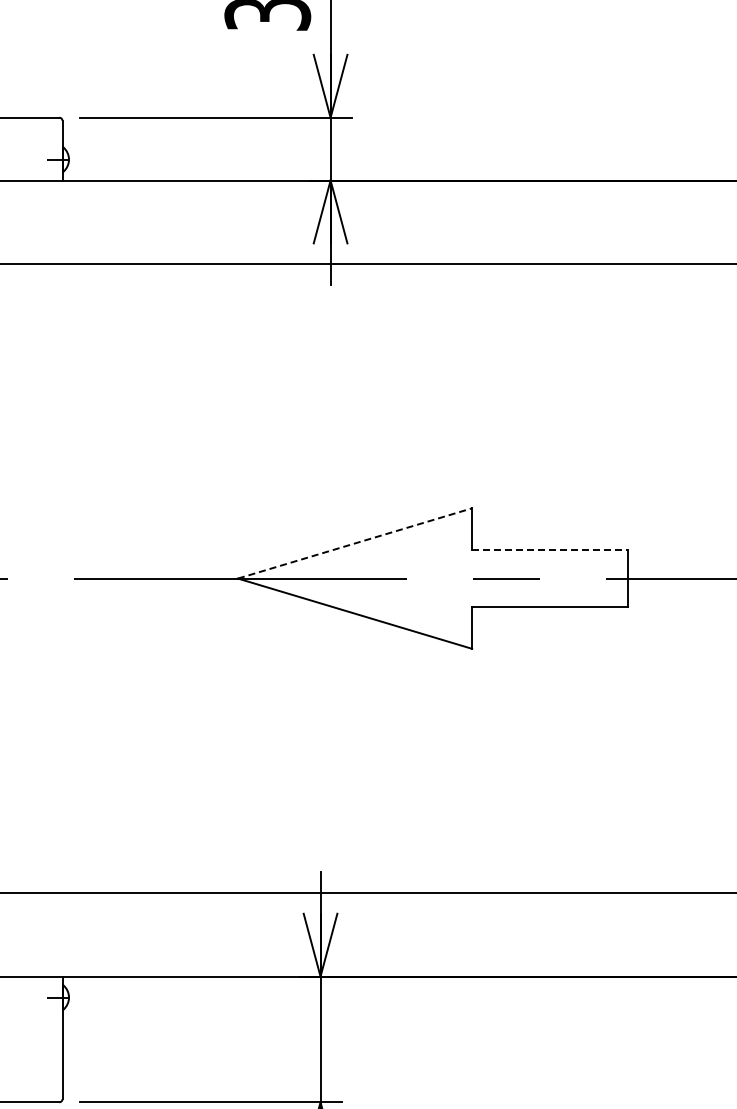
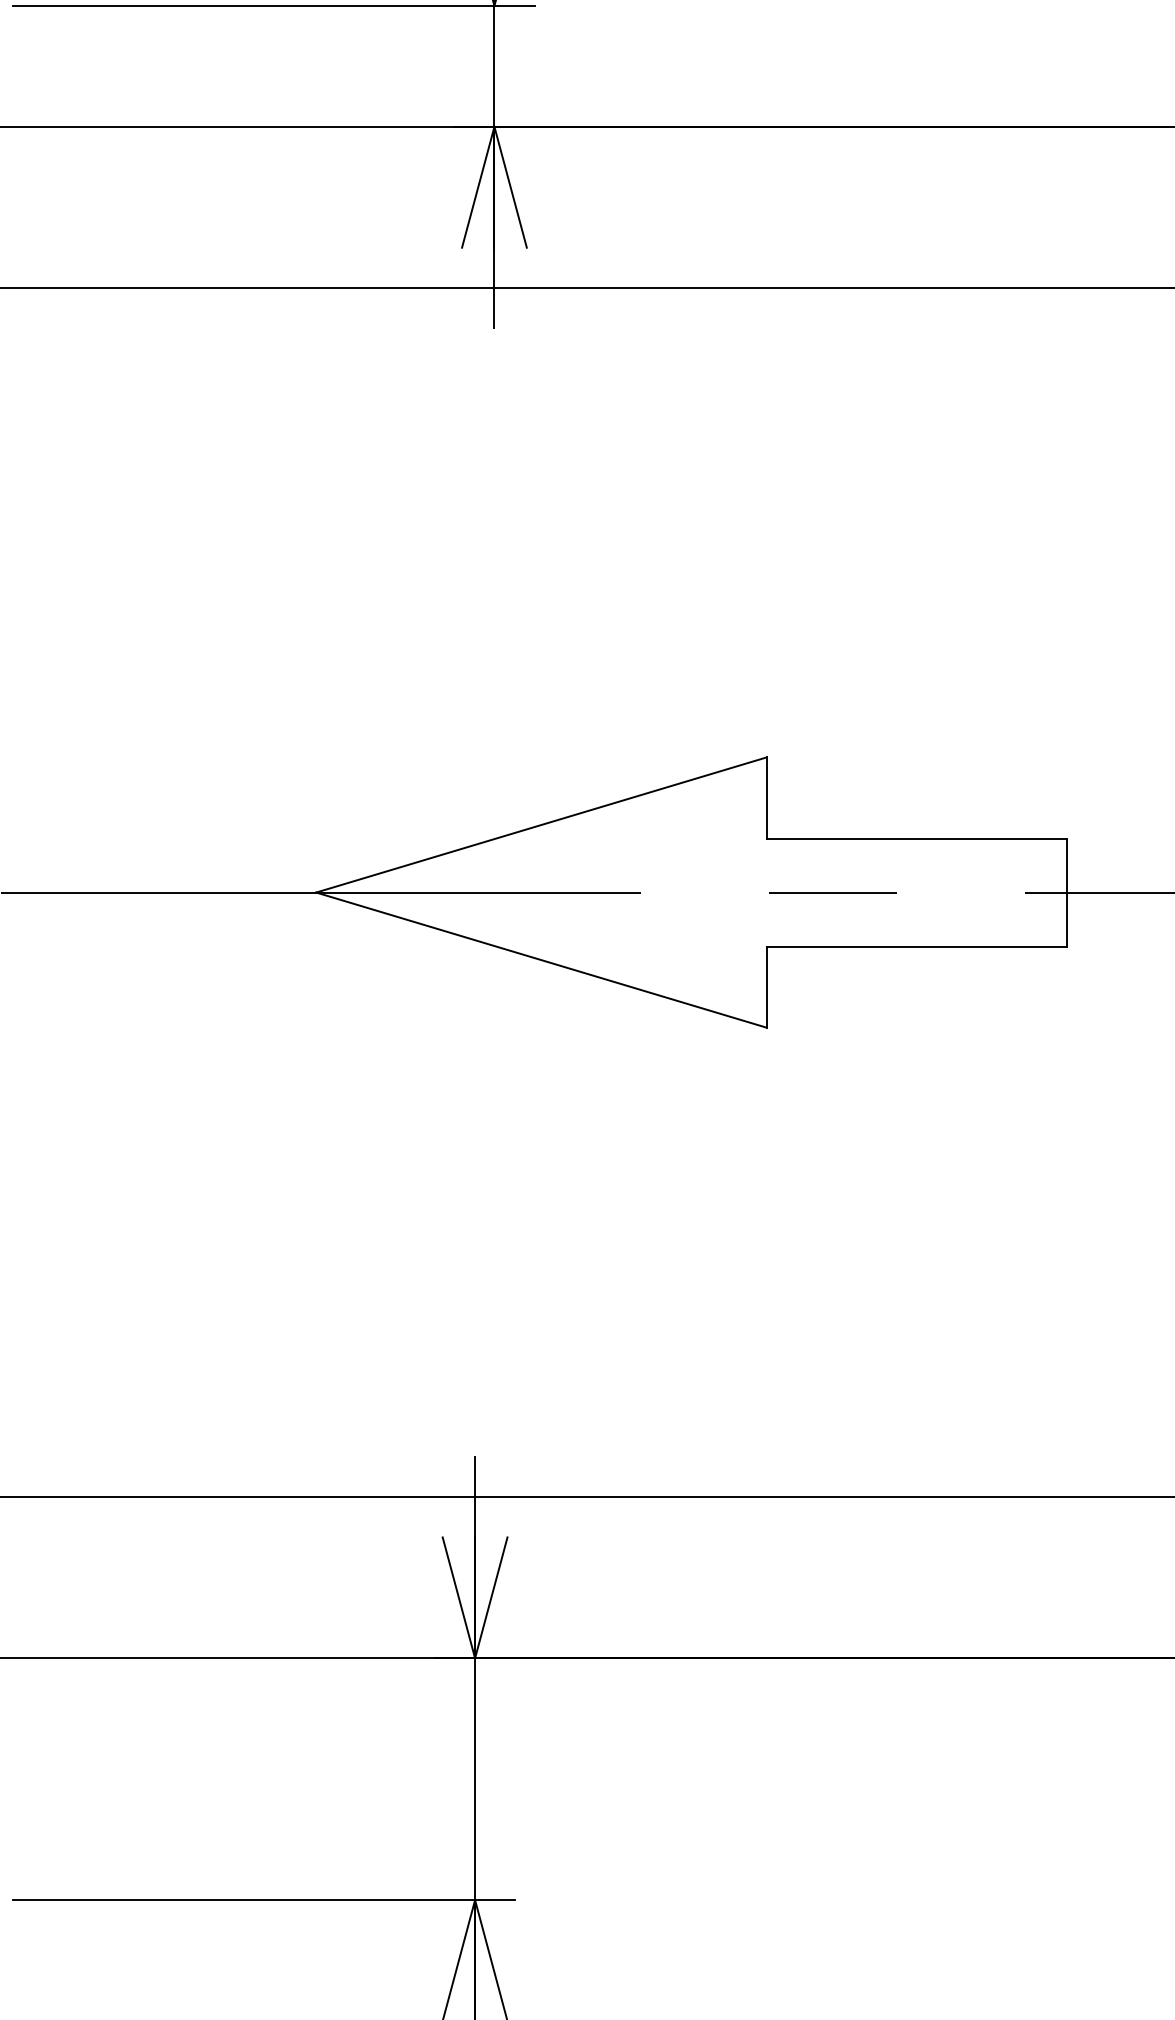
line: (355, 543) -> (542, 825), dashed -> solid
line: (550, 550) -> (917, 838), dashed -> solid

